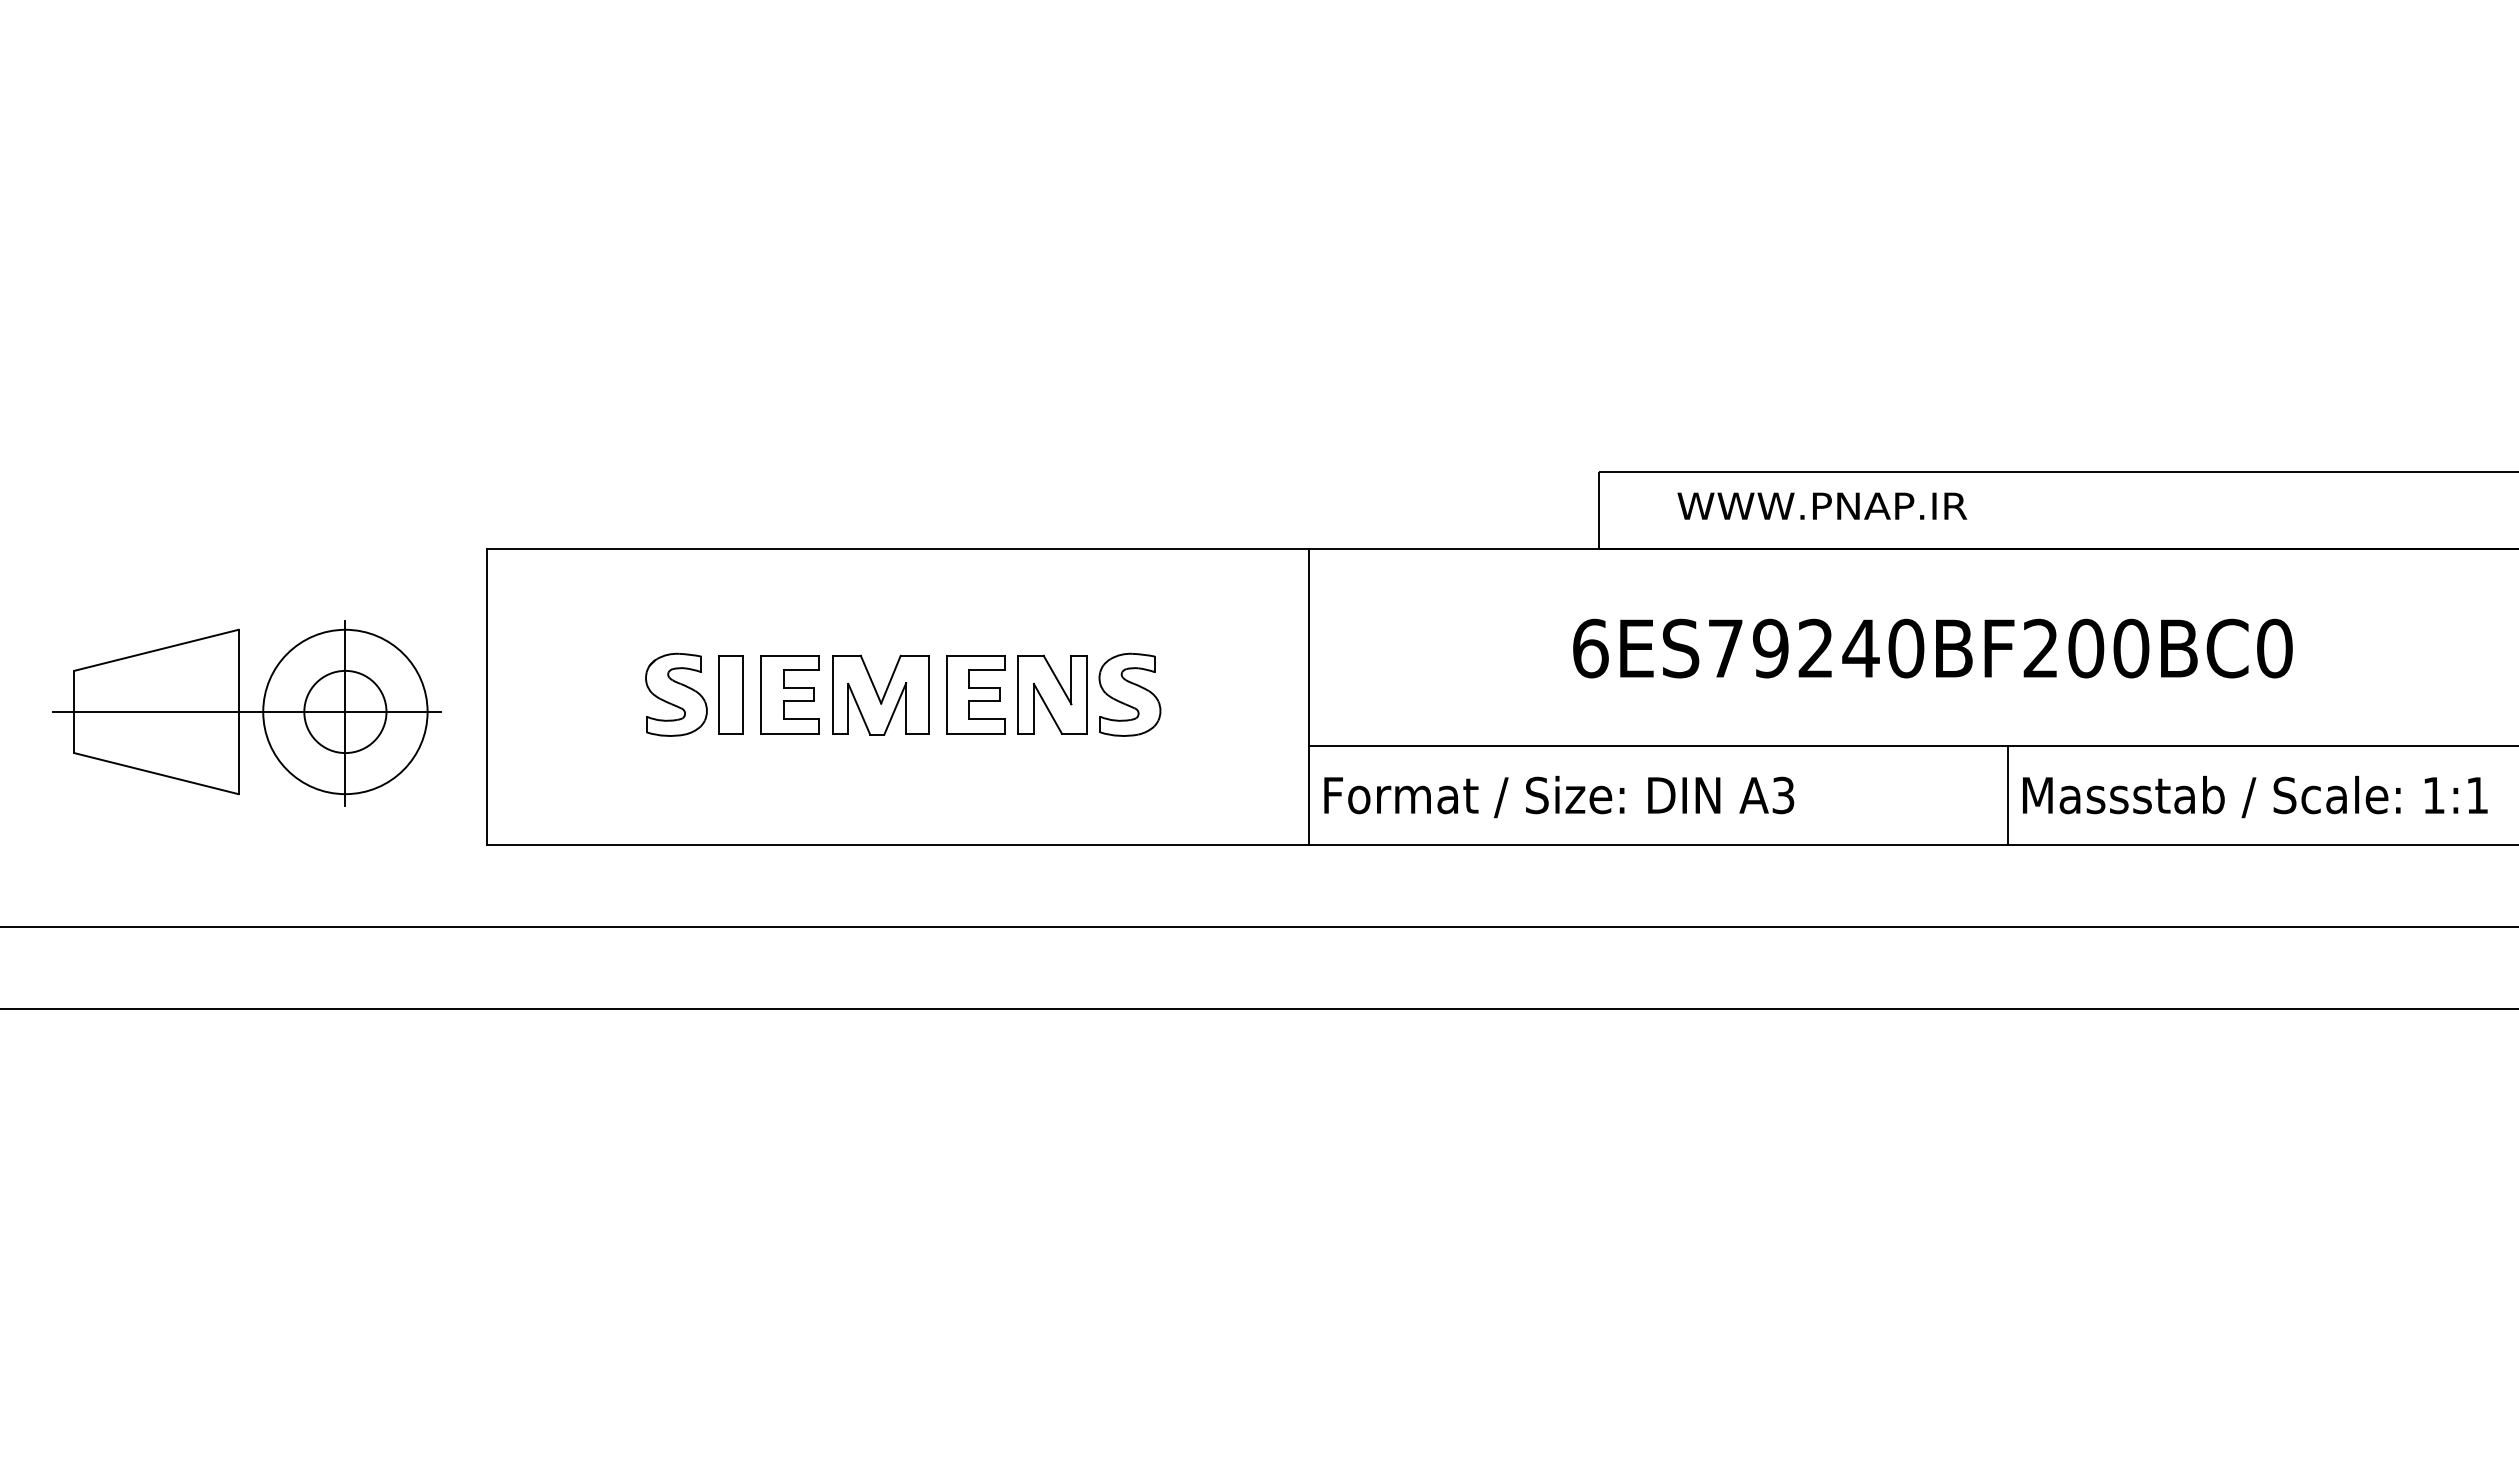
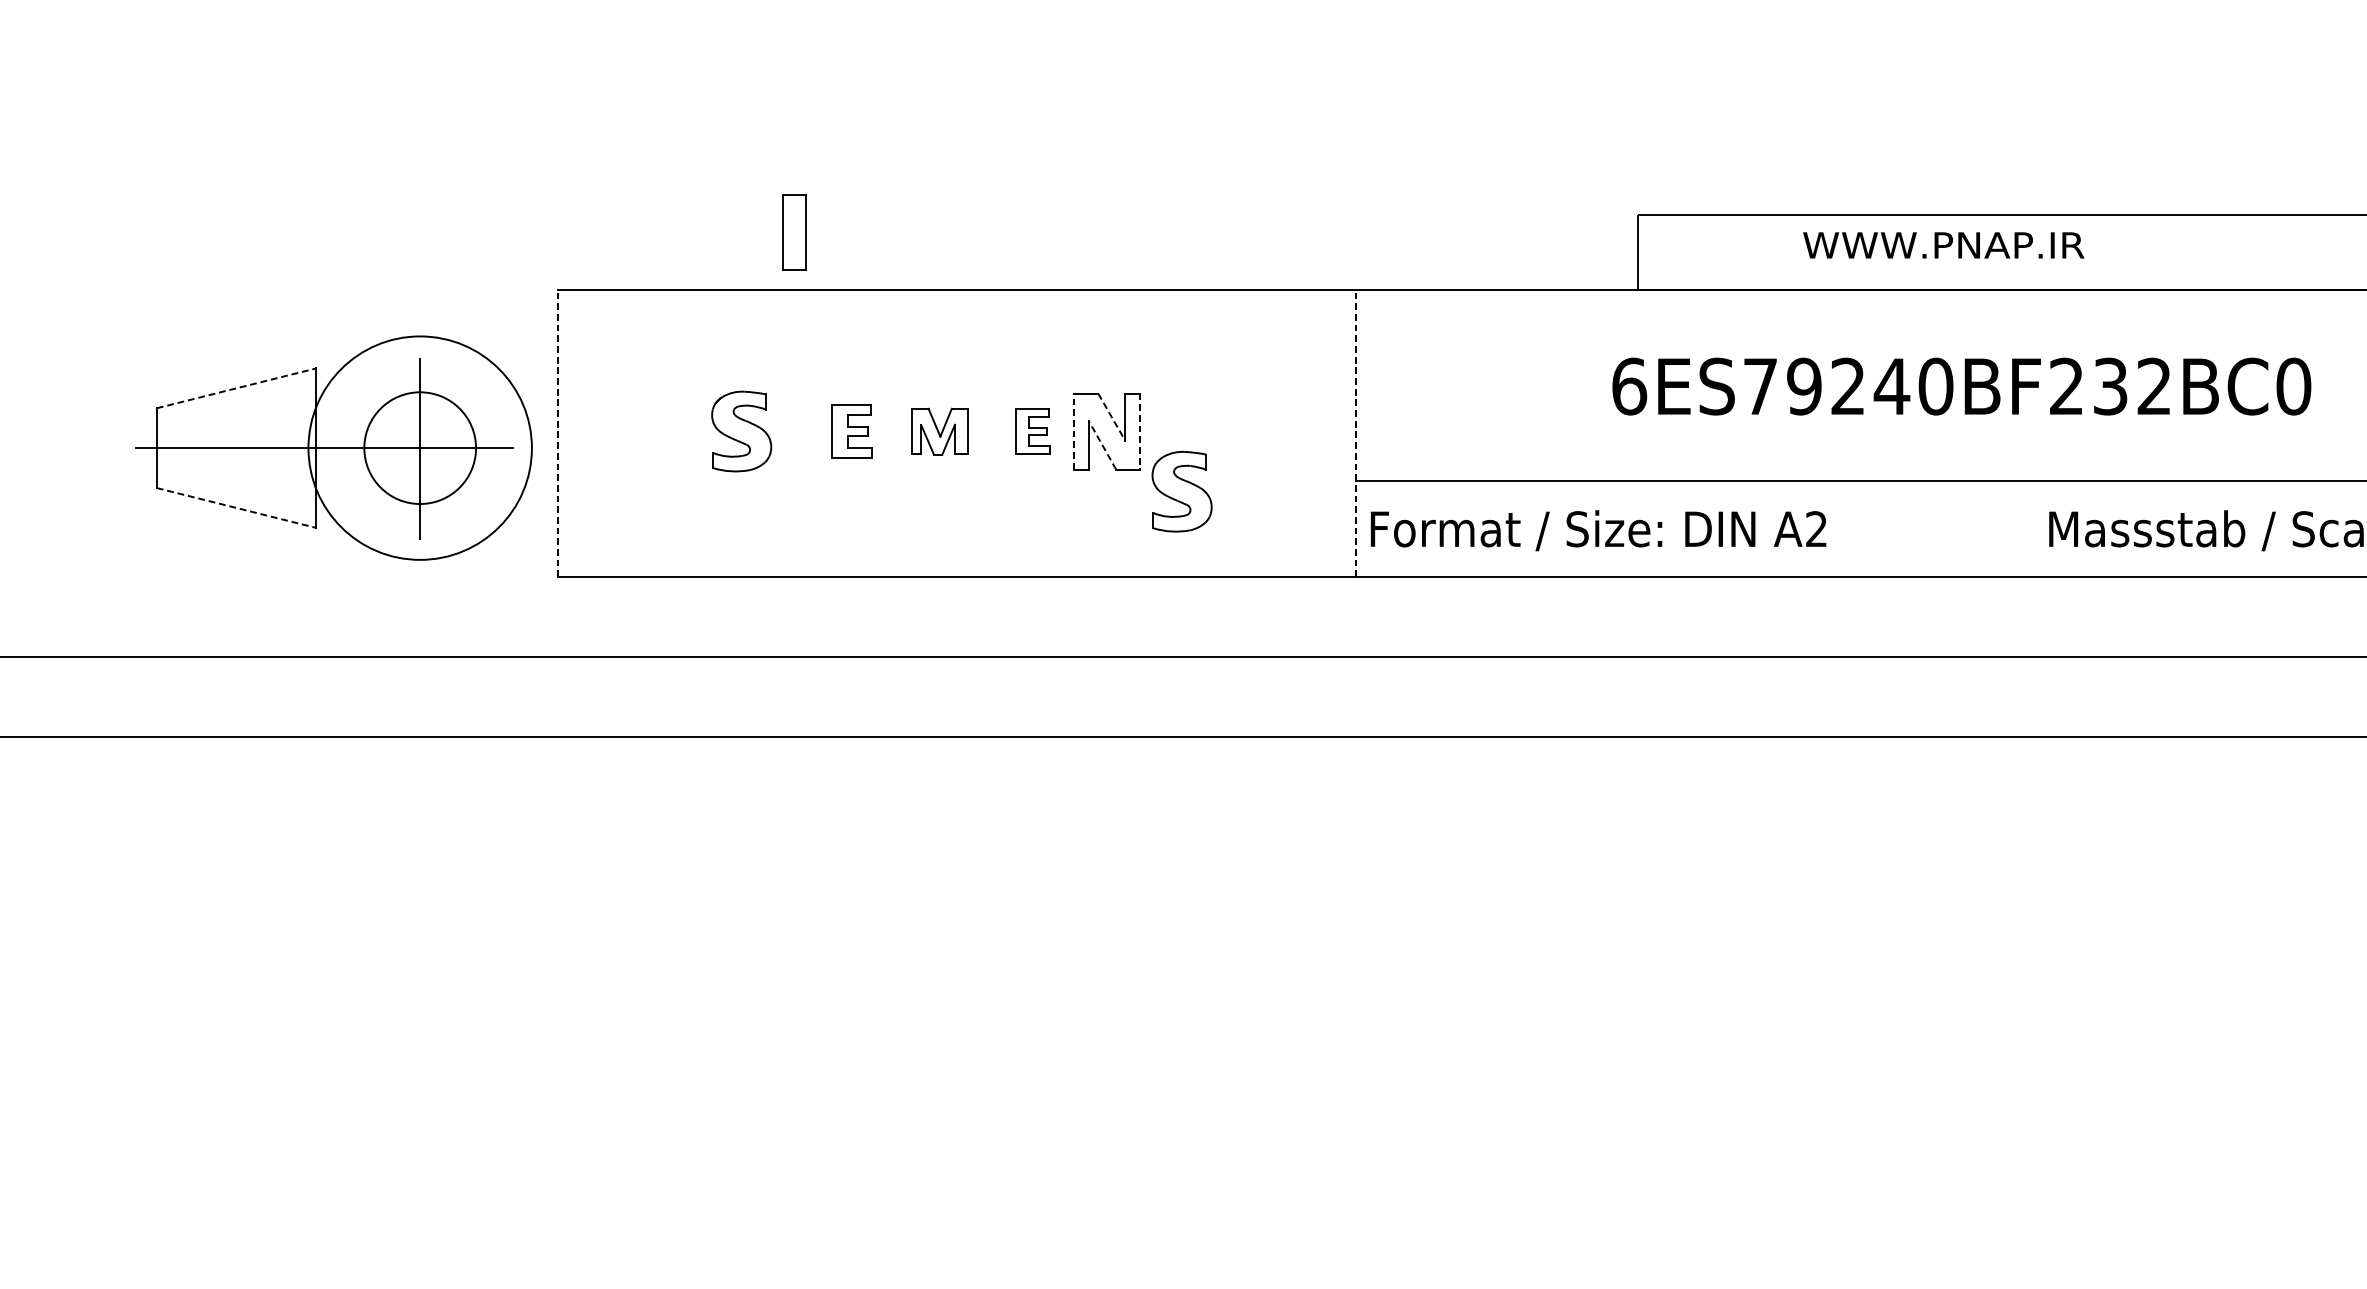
text: (1822, 505) -> (1943, 244), moved
text: (2108, 648) -> (2132, 386), 6ES79240BF200BC0 -> 6ES79240BF232BC0
line: (156, 650) -> (236, 388), solid -> dashed
line: (1057, 680) -> (1111, 417), solid -> dashed
part: (730, 694) -> (794, 232), moved
part: (789, 694) -> (851, 431), size x0.7
part: (880, 694) -> (939, 431), size x0.6
part: (975, 694) -> (1032, 431), size x0.6
line: (1018, 694) -> (1073, 431), solid -> dashed
part: (1129, 694) -> (1181, 491), moved
line: (1087, 695) -> (1140, 432), solid -> dashed
line: (487, 696) -> (558, 433), solid -> dashed
line: (1309, 696) -> (1356, 433), solid -> dashed
line: (1047, 708) -> (1101, 444), solid -> dashed
circle: (345, 711) -> (420, 447), size x1.4
circle: (345, 711) -> (420, 447), size x1.4
line: (156, 773) -> (236, 507), solid -> dashed
text: (1783, 795) -> (1816, 529), A3 -> A2
line: (2007, 795) -> (2034, 529), removed

